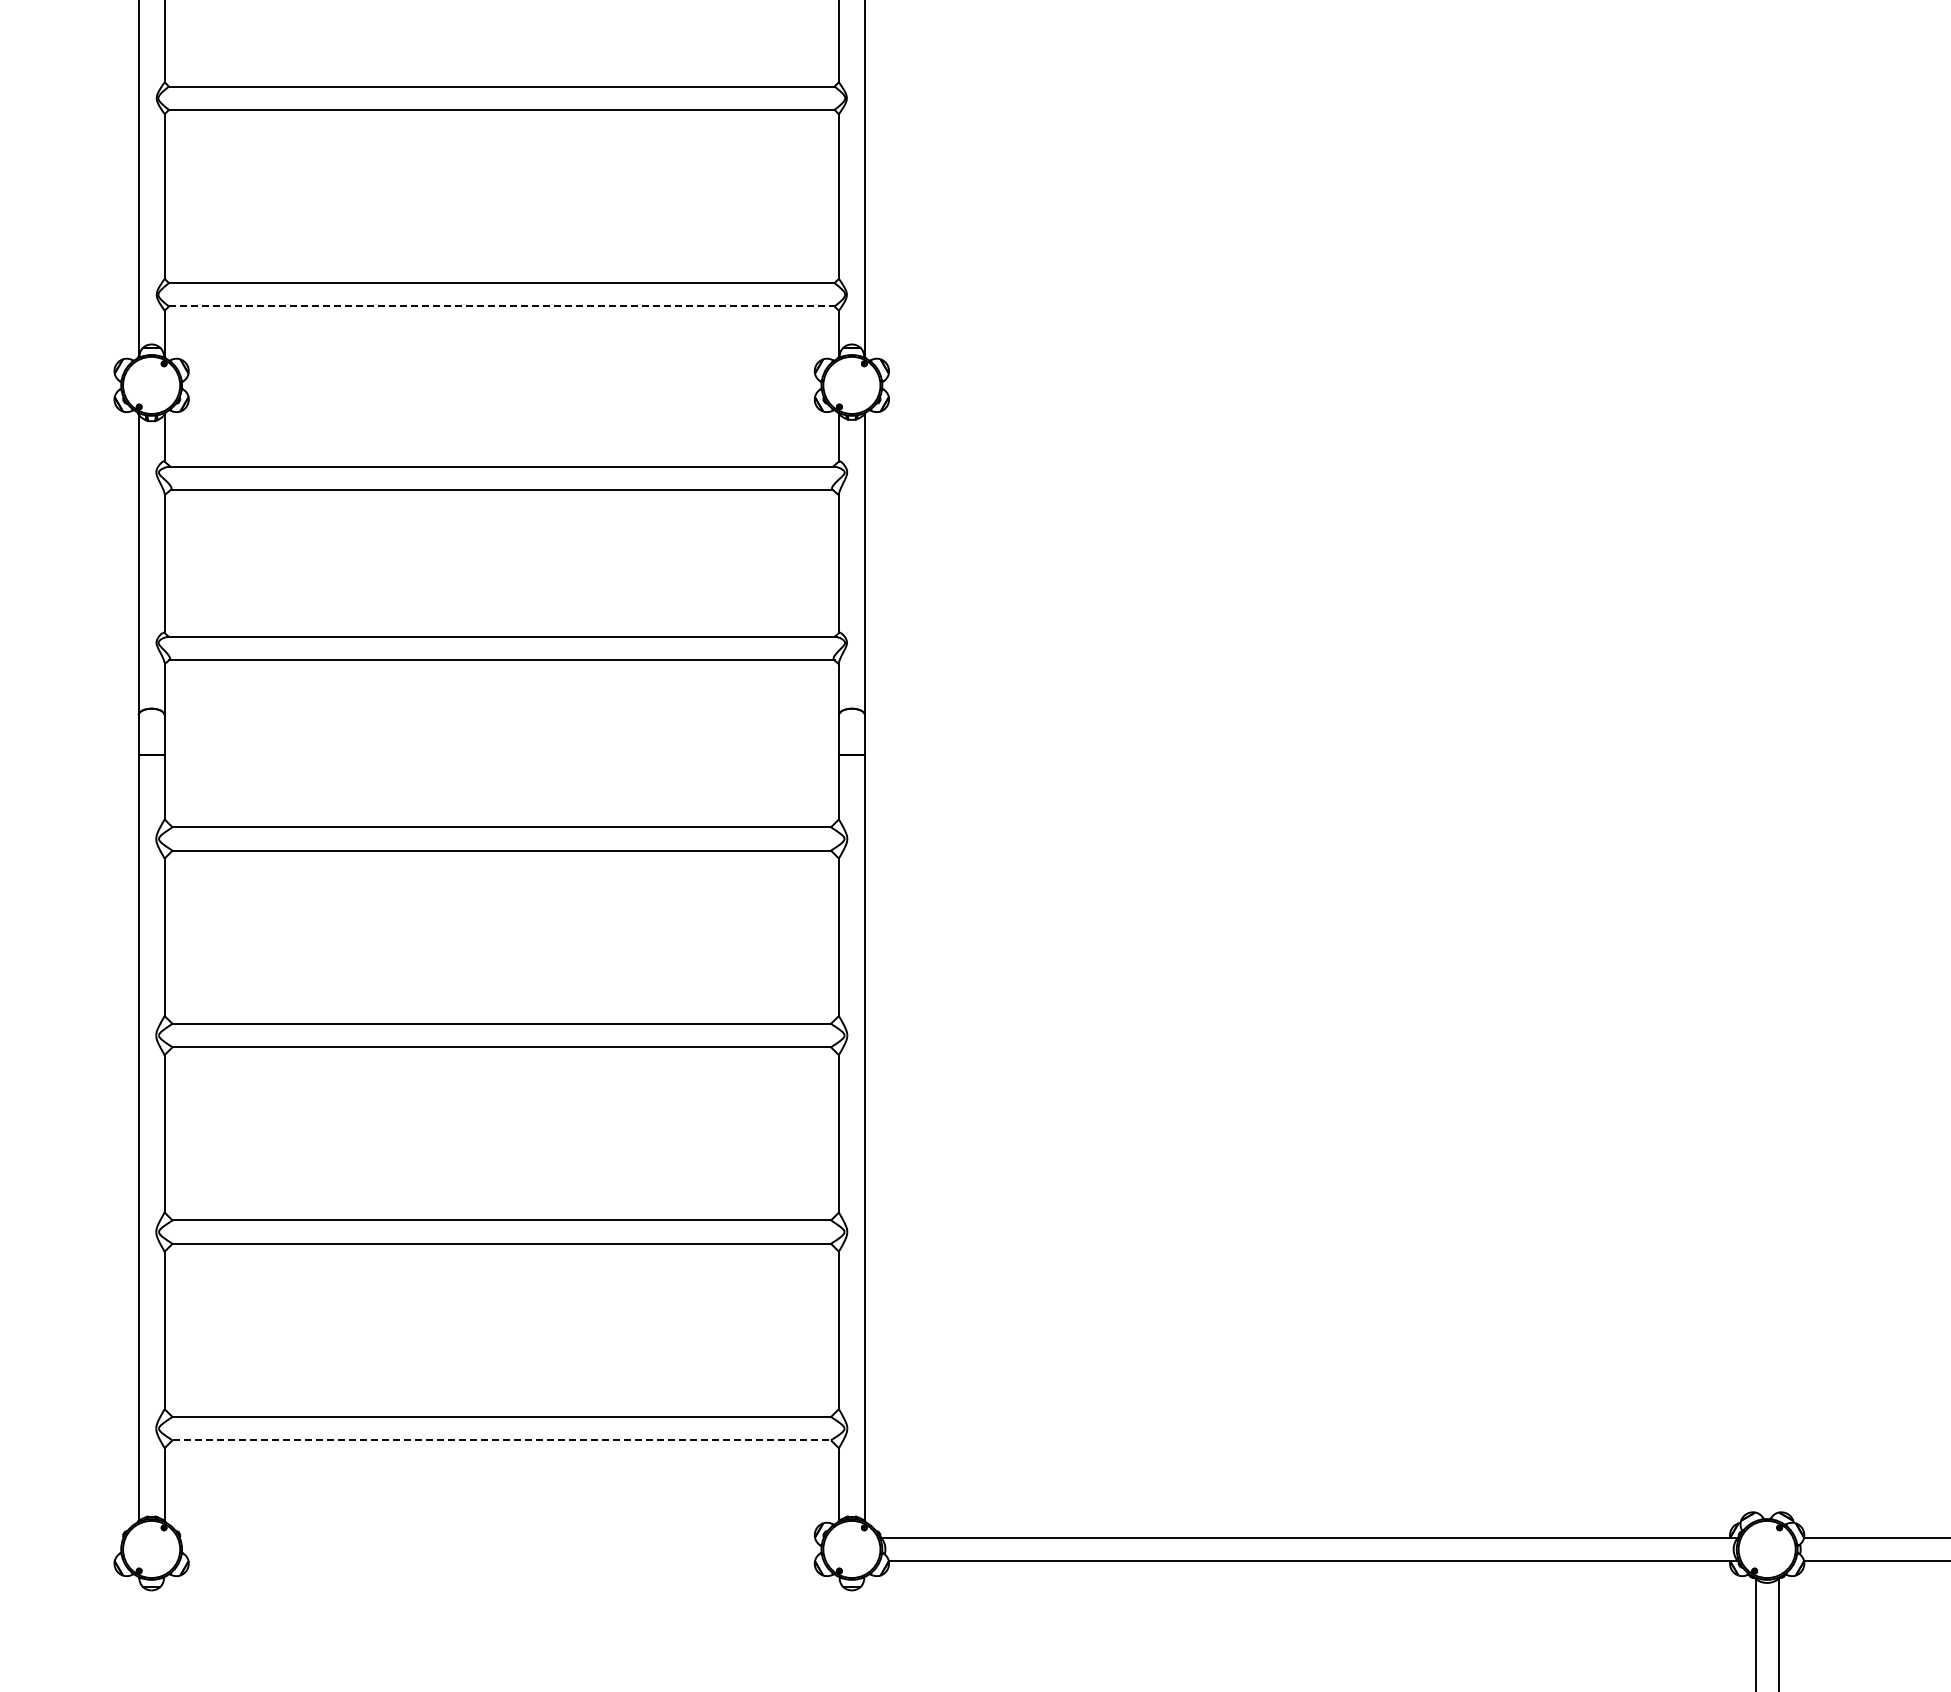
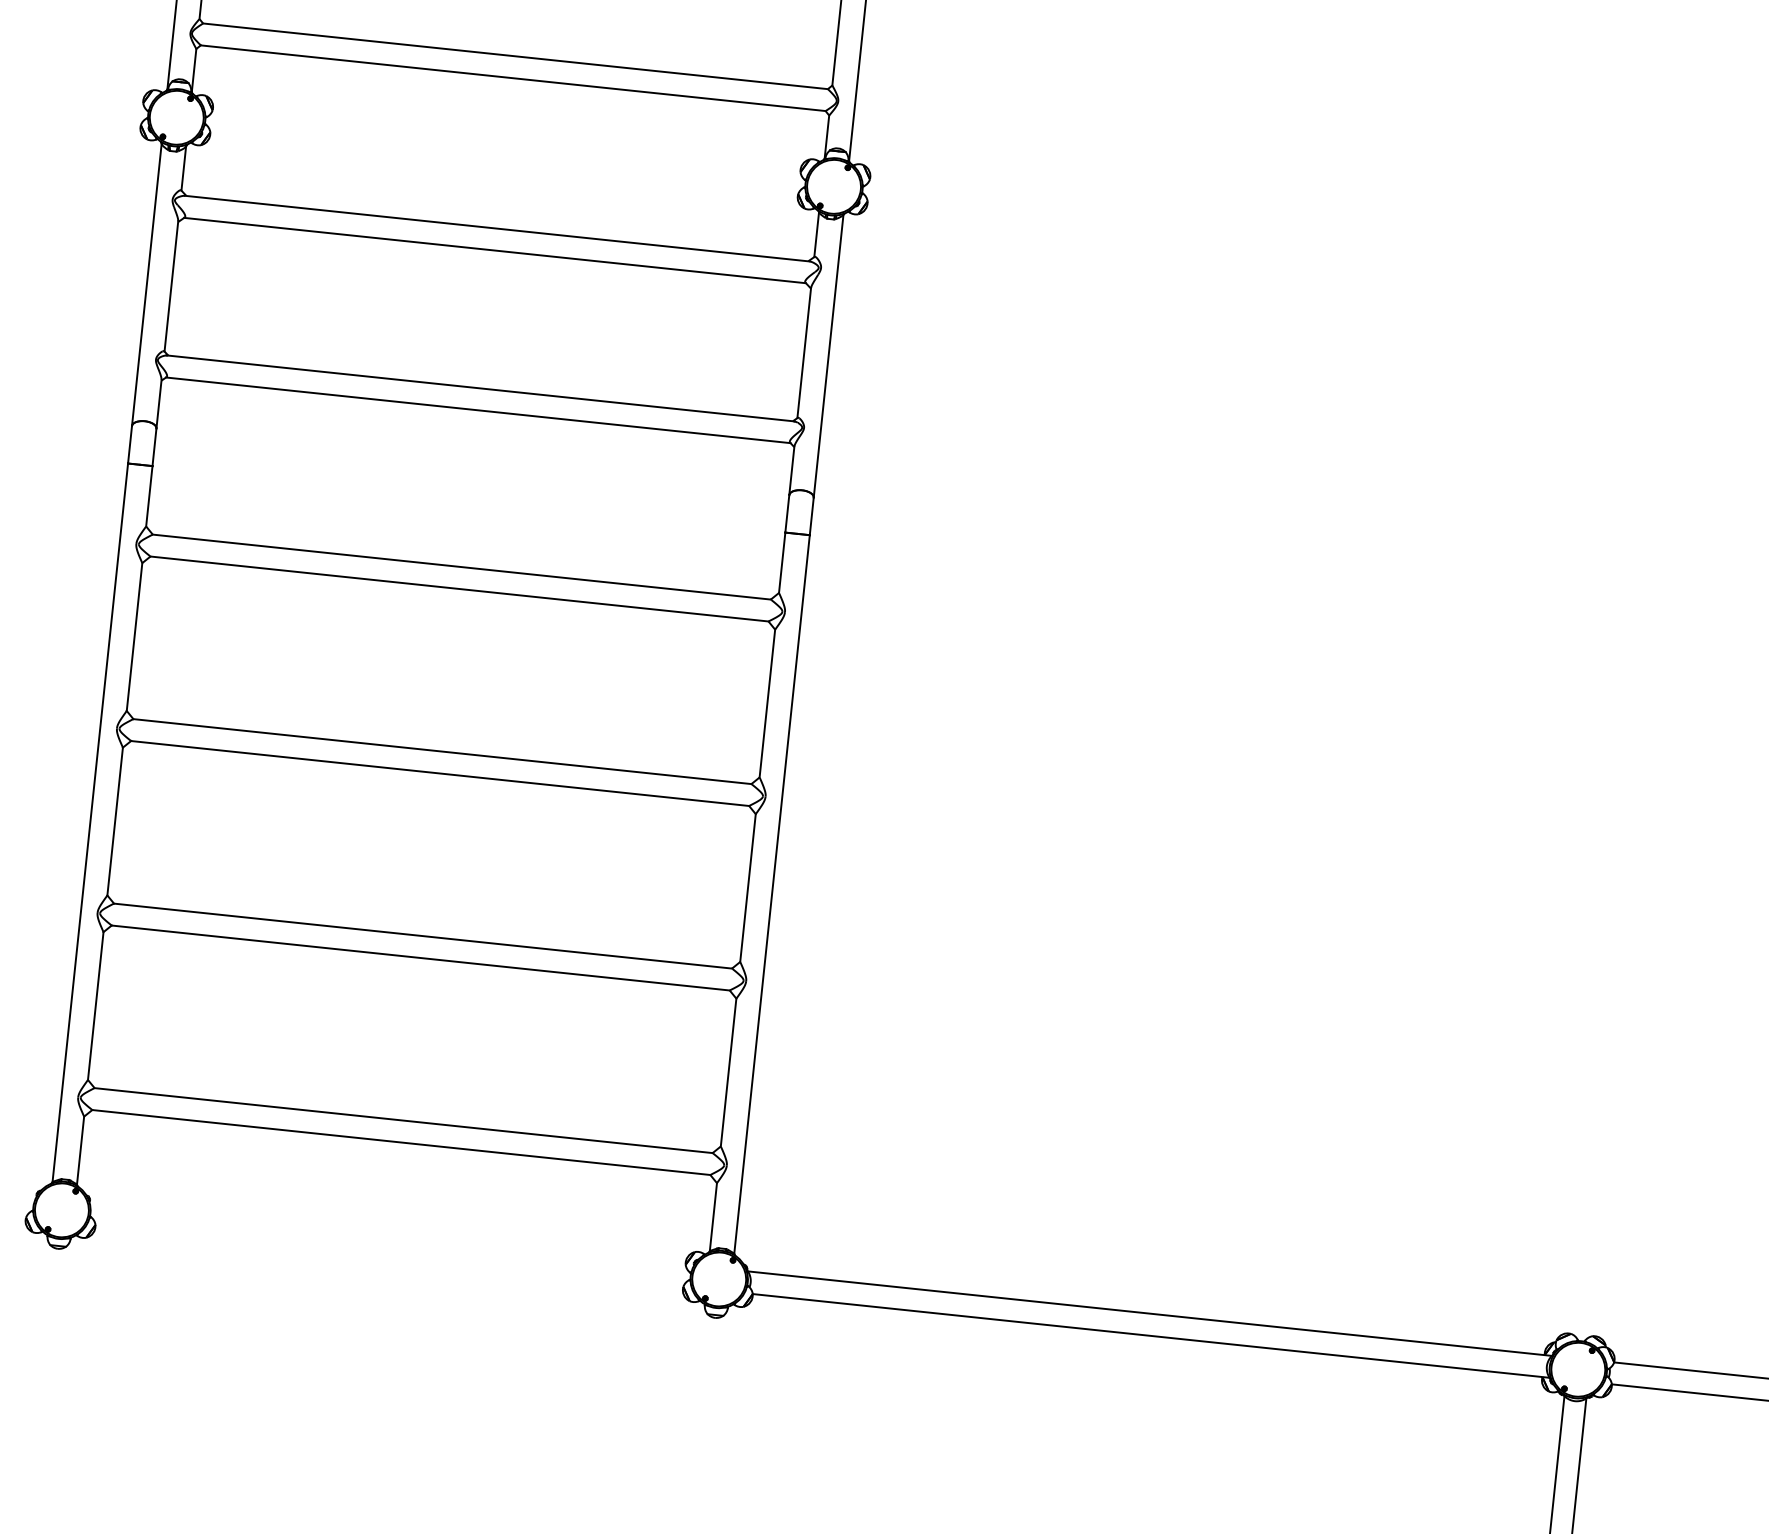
line: (501, 306) -> (512, 78), dashed -> solid
line: (502, 1440) -> (401, 1142), dashed -> solid

